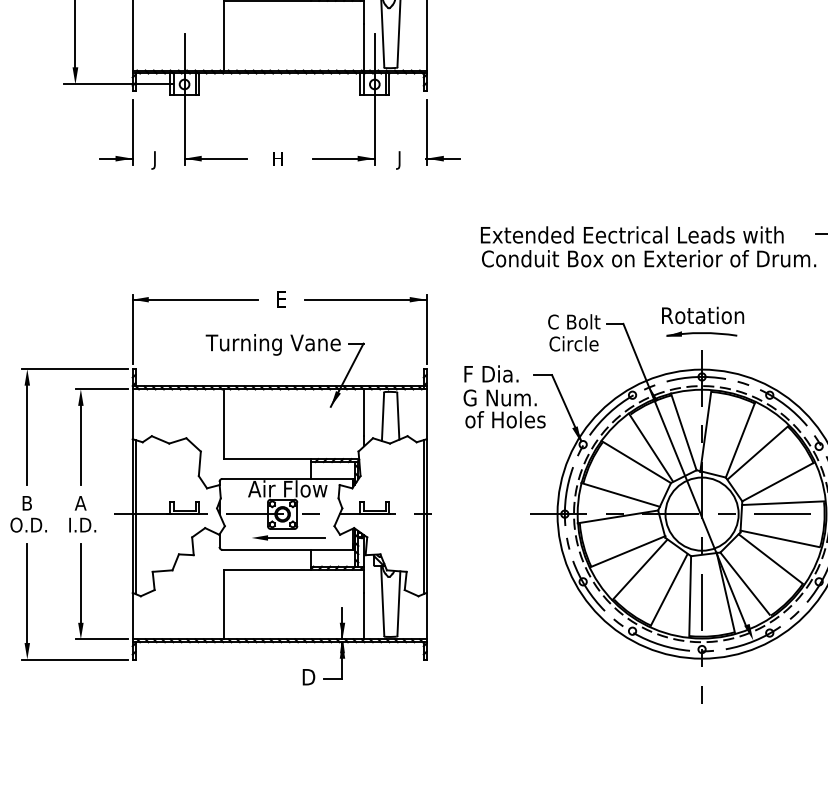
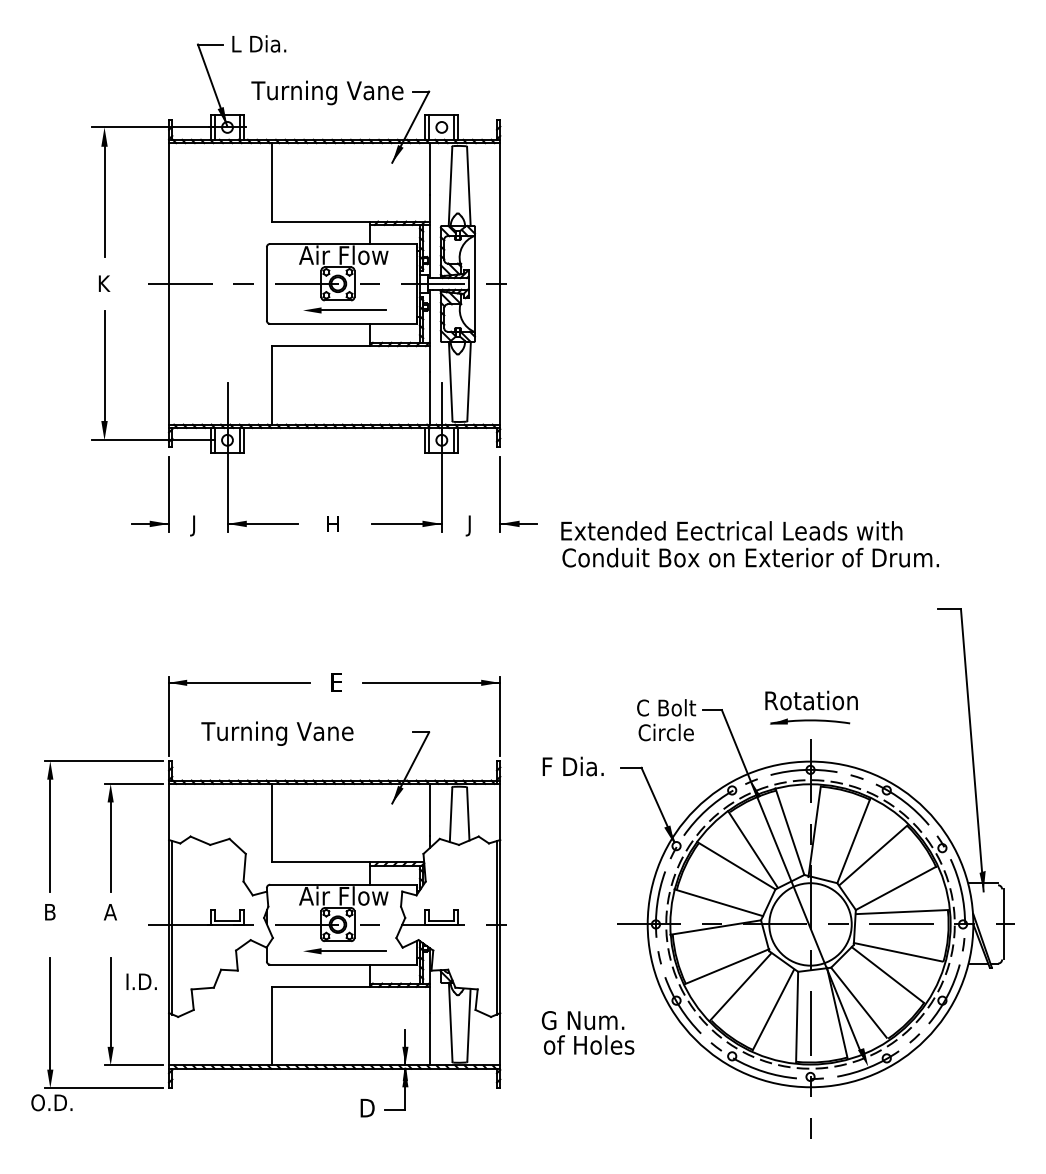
text: (647, 247) -> (749, 544), moved
text: (273, 344) -> (277, 733), moved
text: (504, 408) -> (587, 1032), moved
text: (28, 524) -> (51, 1102), moved
text: (82, 524) -> (141, 981), moved

